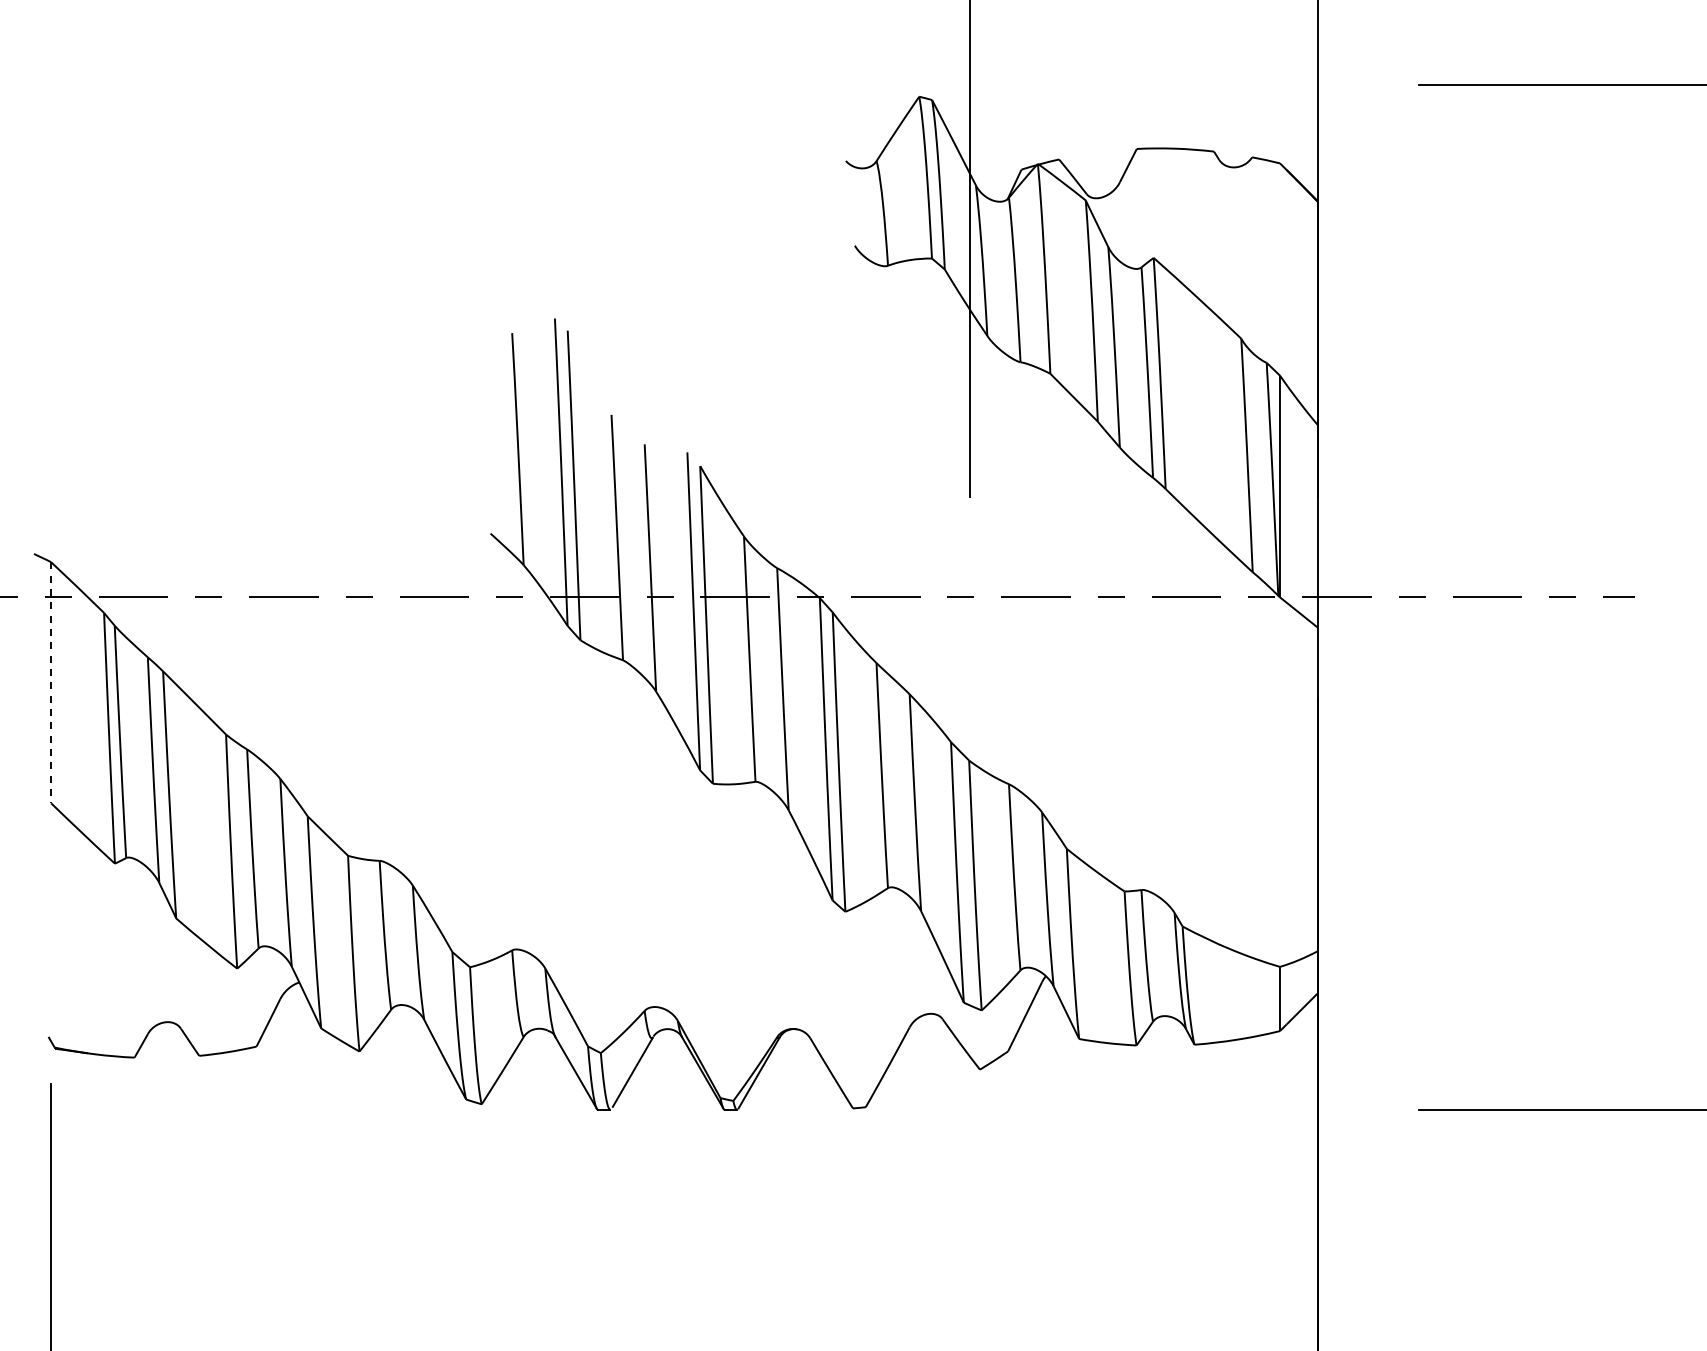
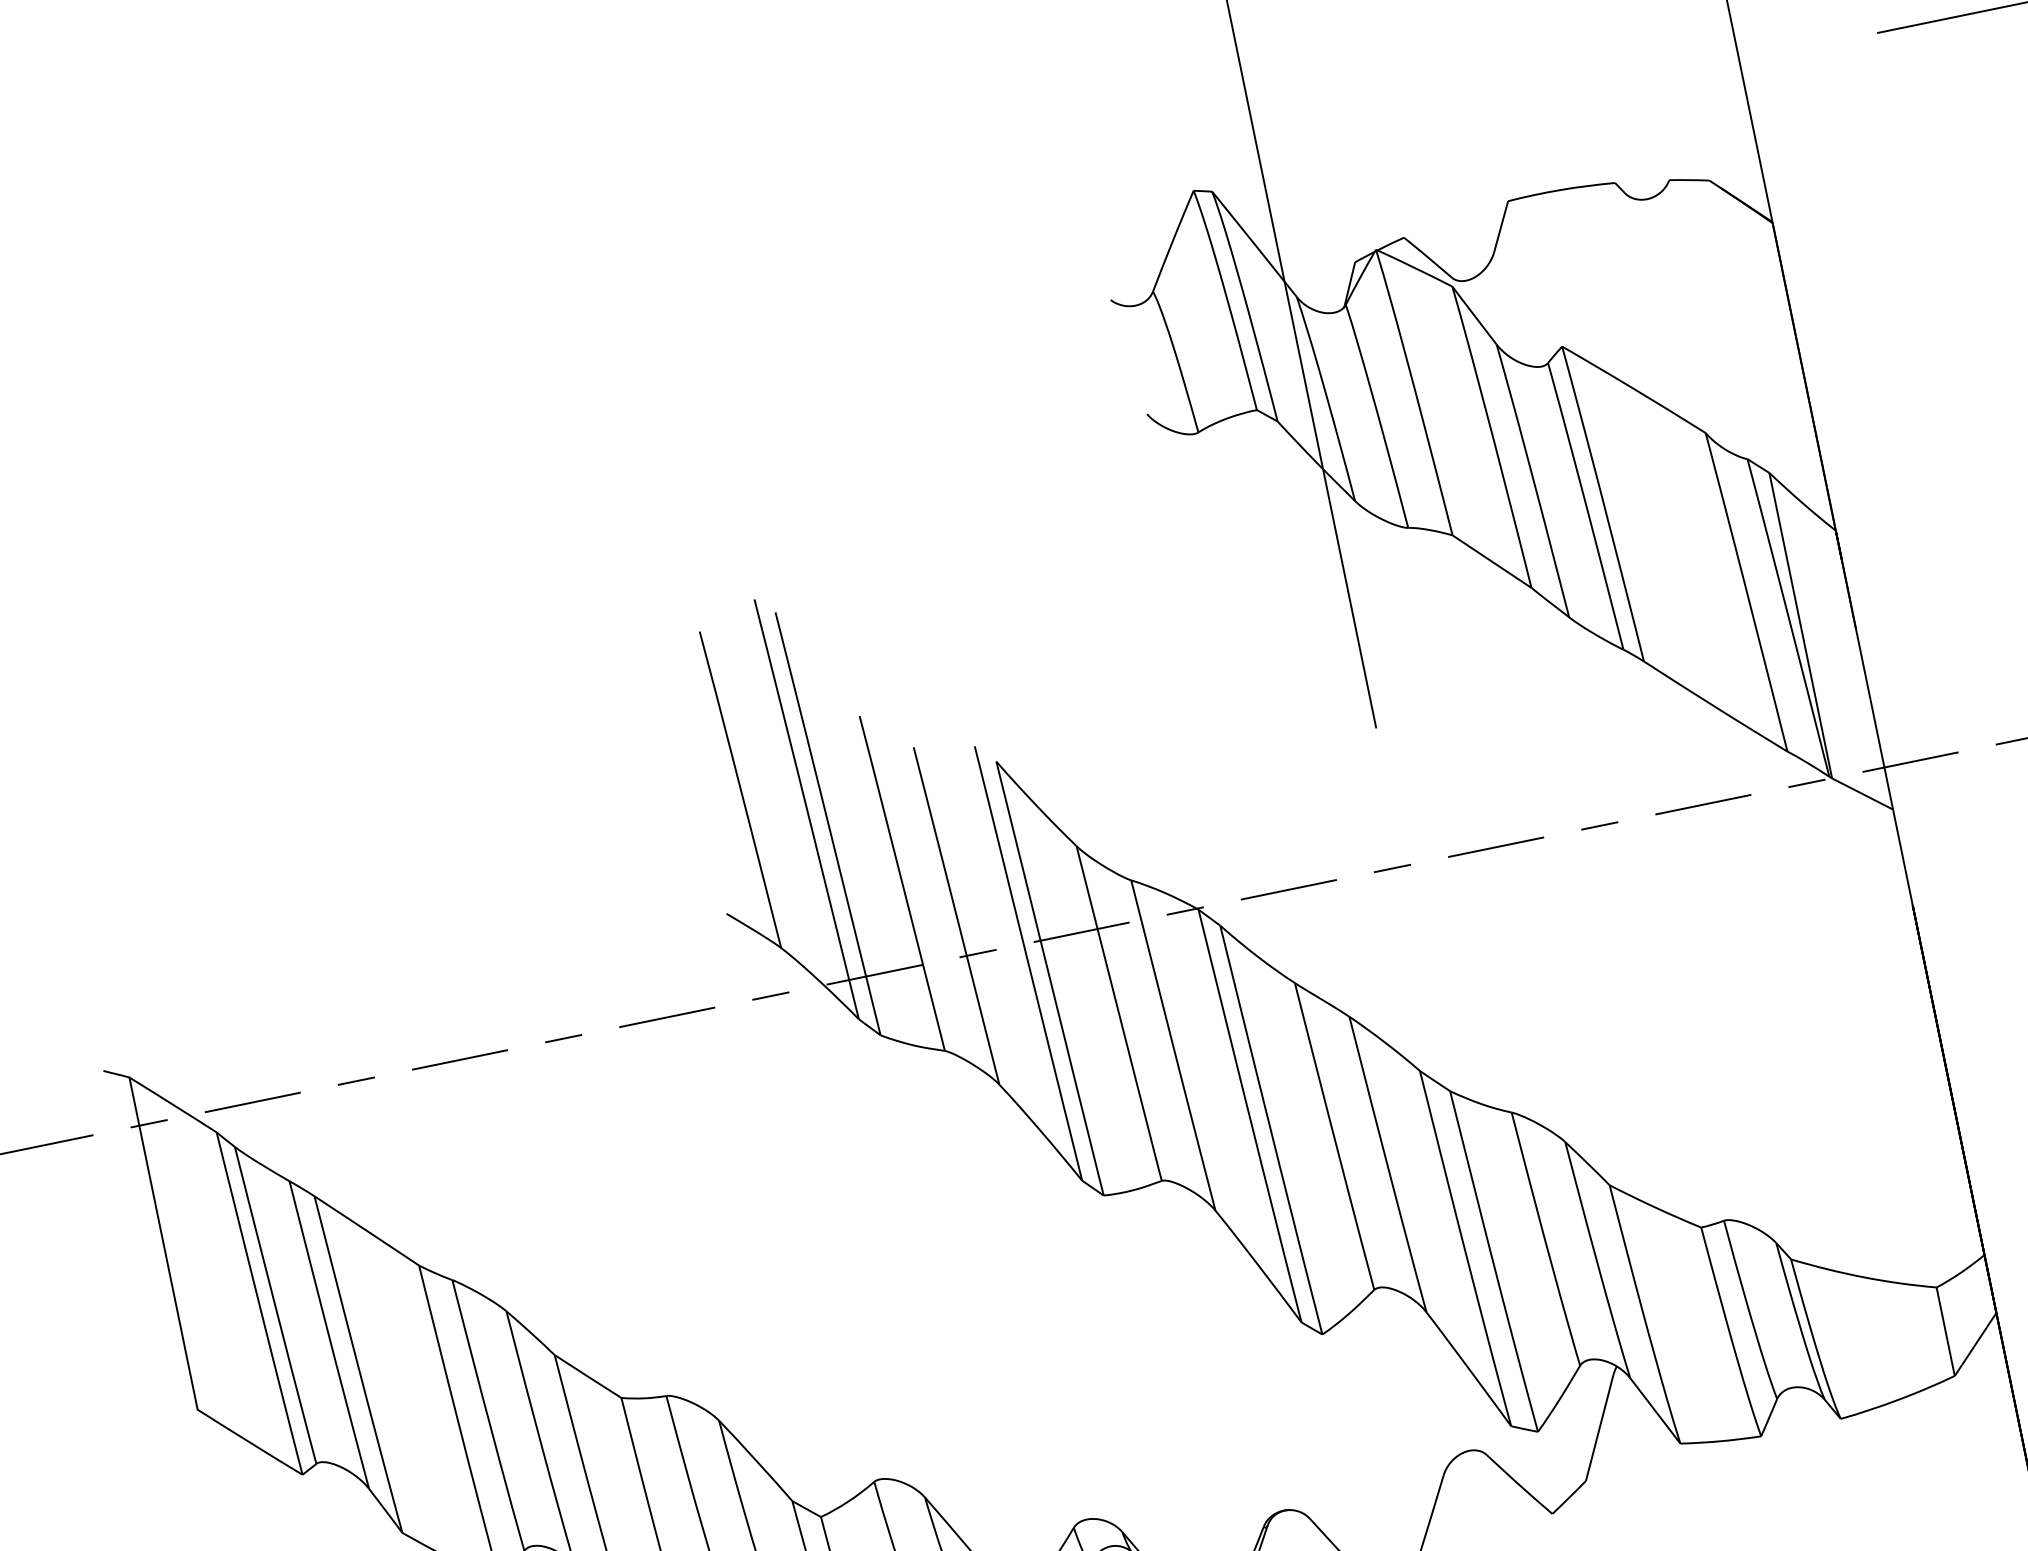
line: (51, 682) -> (163, 1243), dashed -> solid

